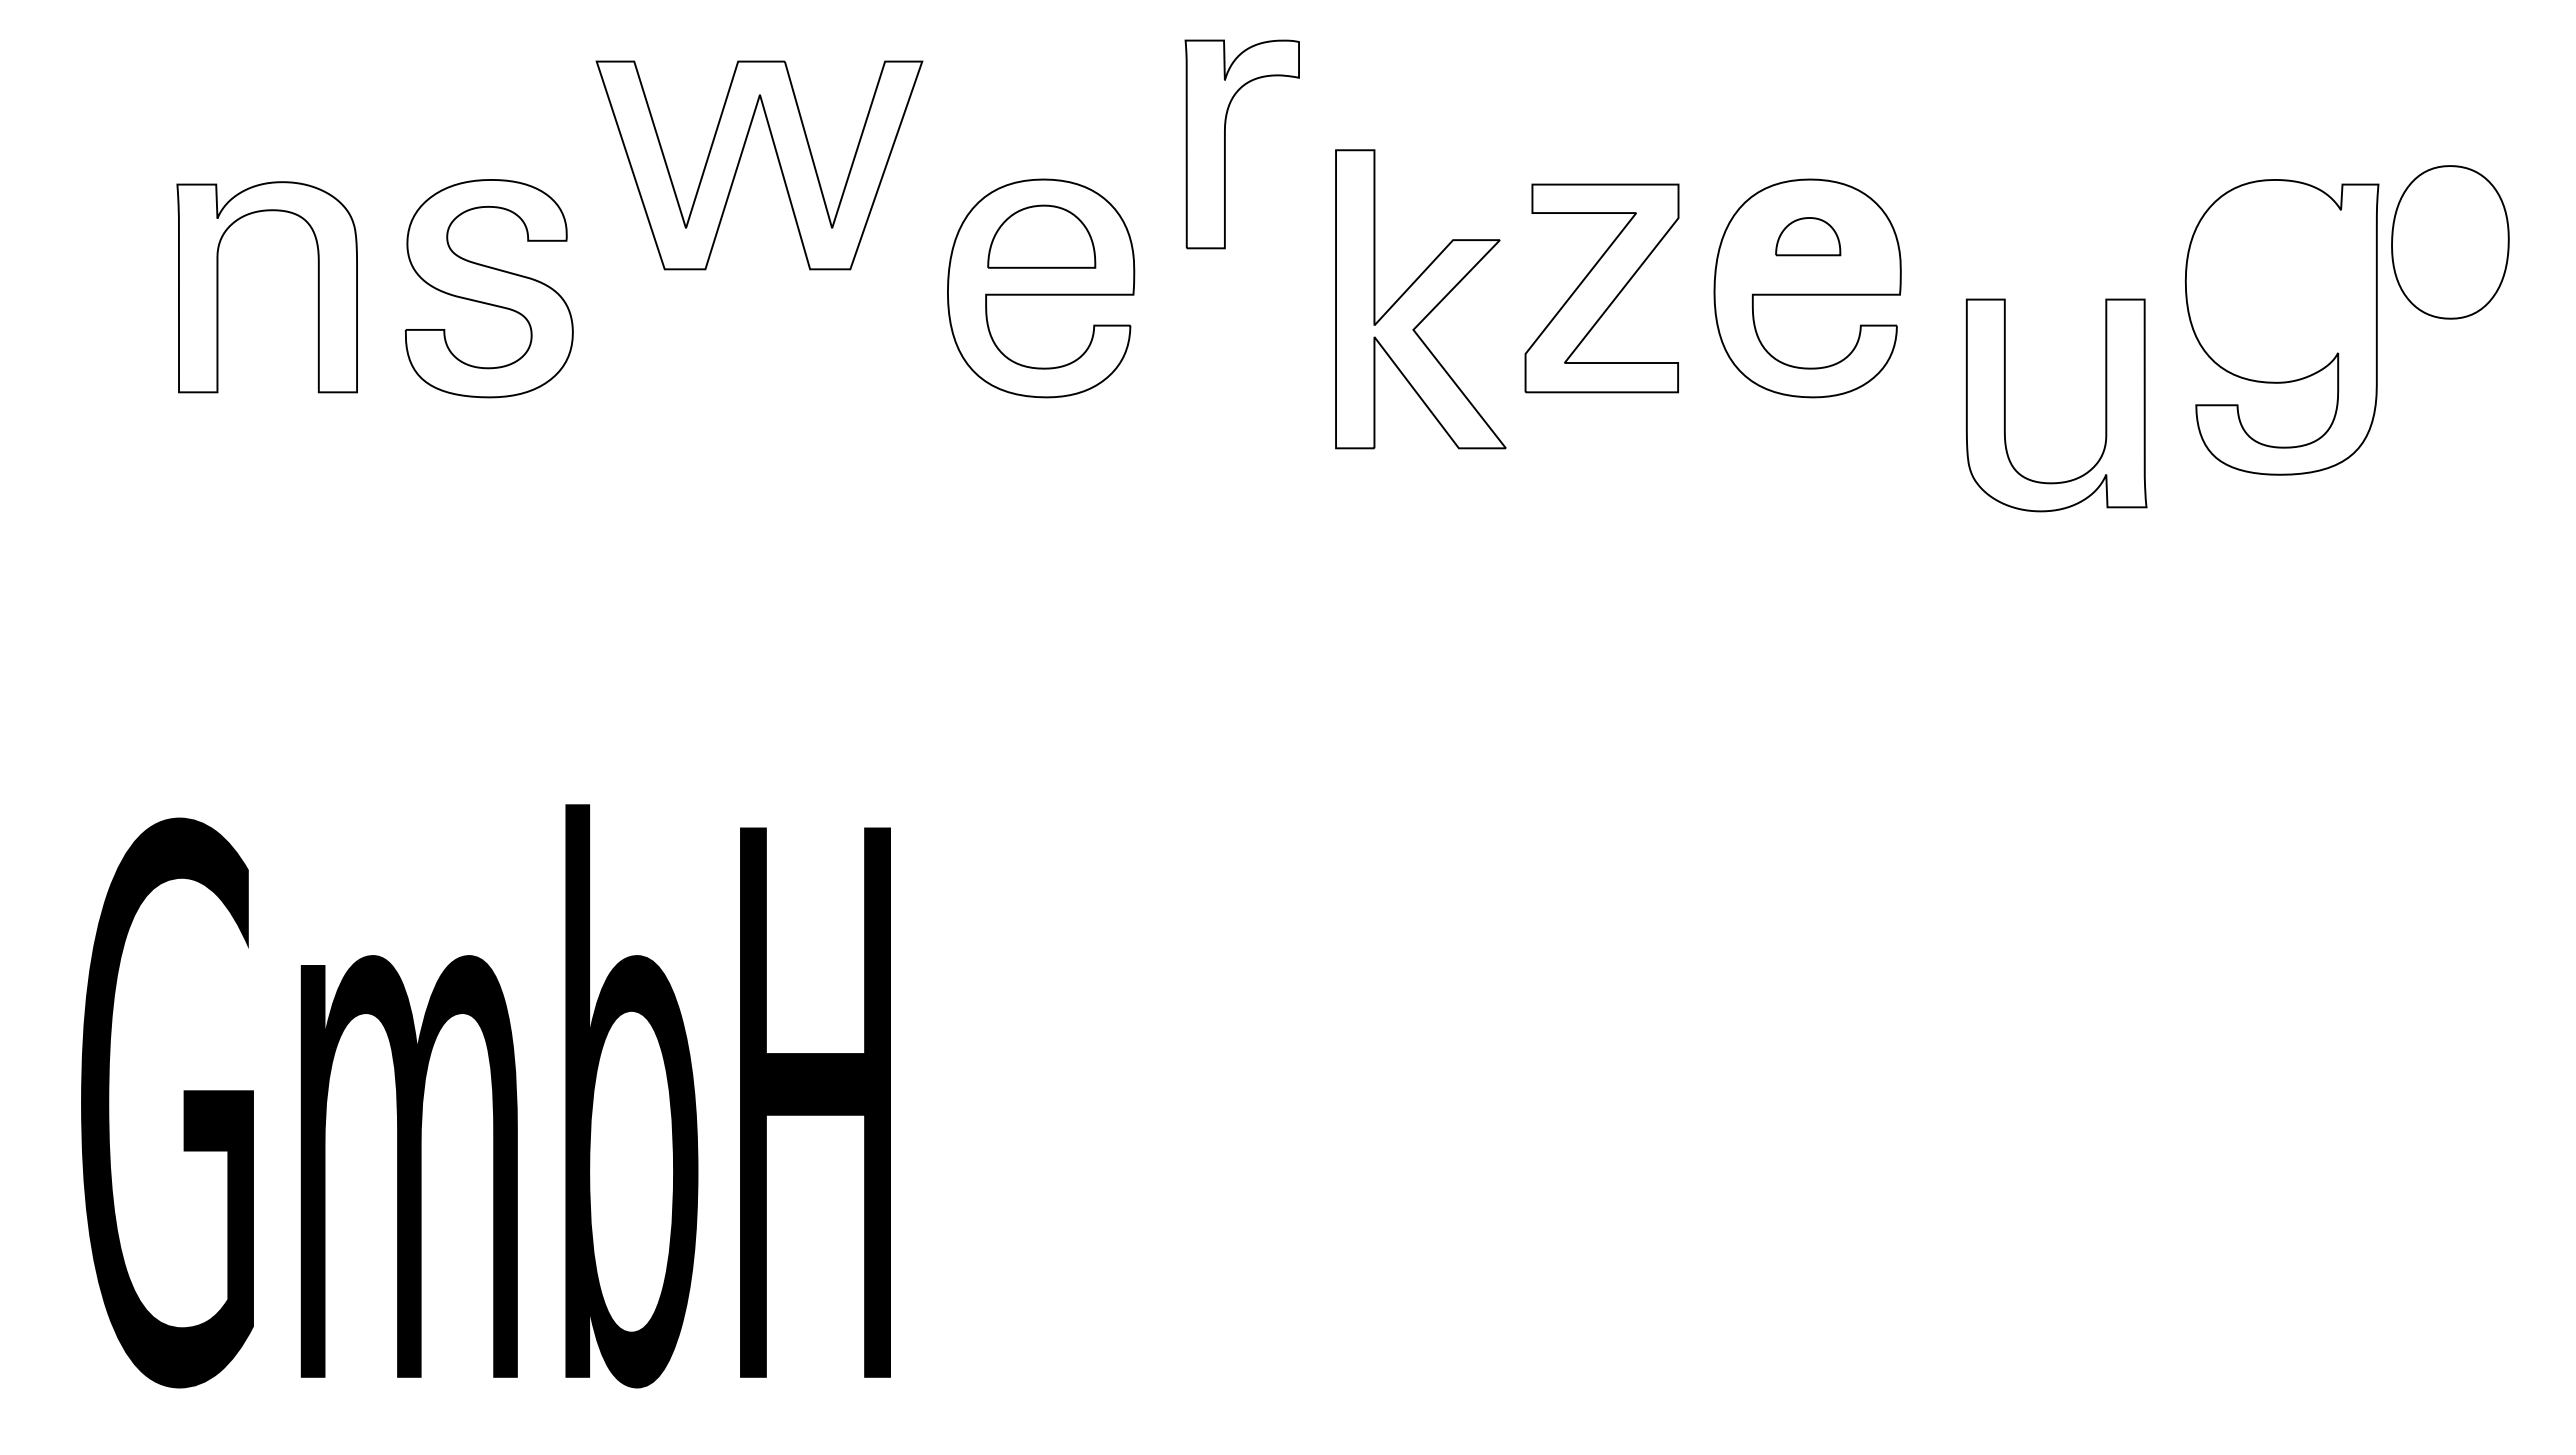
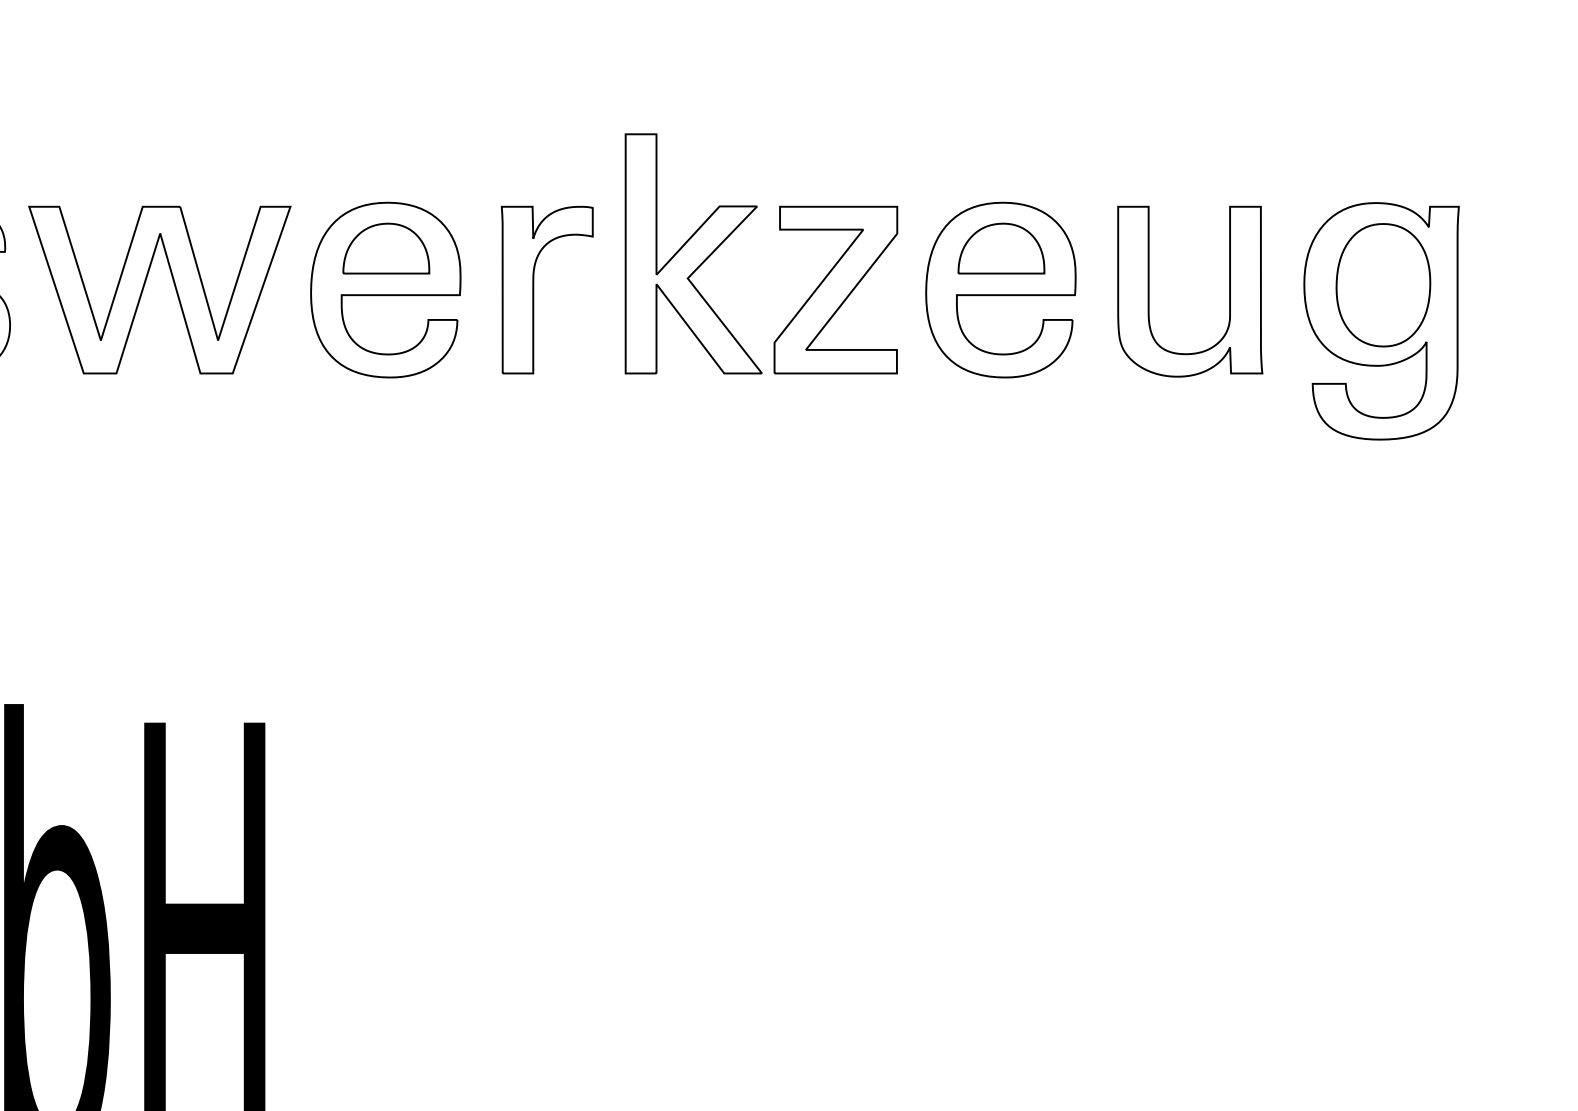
part: (1225, 144) -> (533, 290), moved
part: (777, 160) -> (174, 286), moved
part: (1807, 236) -> (1000, 248), size x1.67
part: (2450, 242) -> (1383, 285), moved
part: (1420, 299) -> (693, 254), moved
part: (2105, 405) -> (1229, 291), moved

